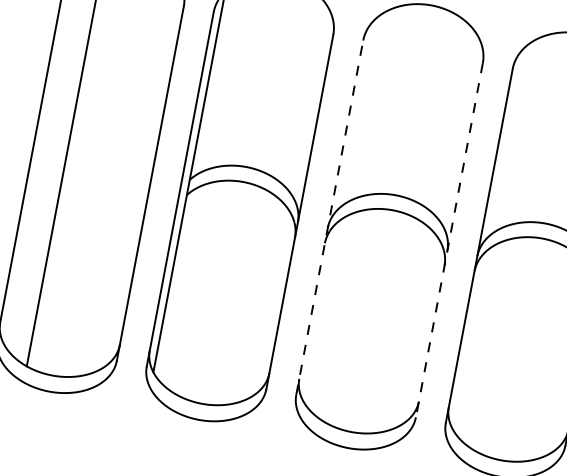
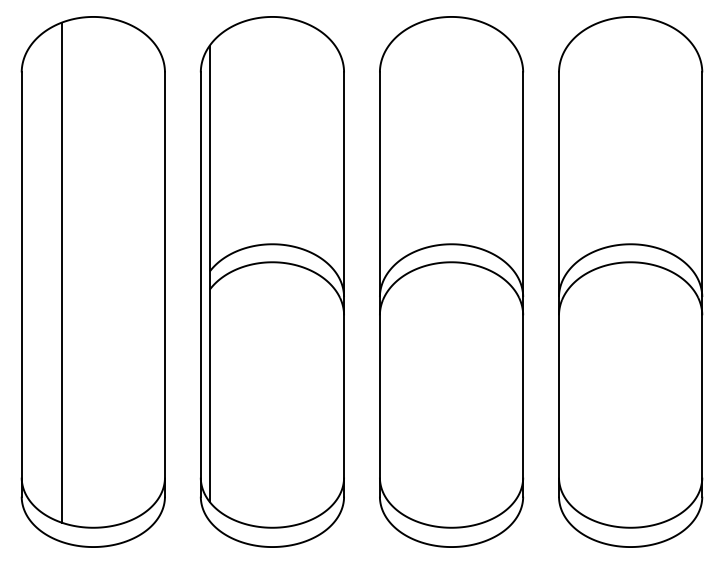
line: (329, 217) -> (379, 284), dashed -> solid
line: (449, 241) -> (523, 285), dashed -> solid

